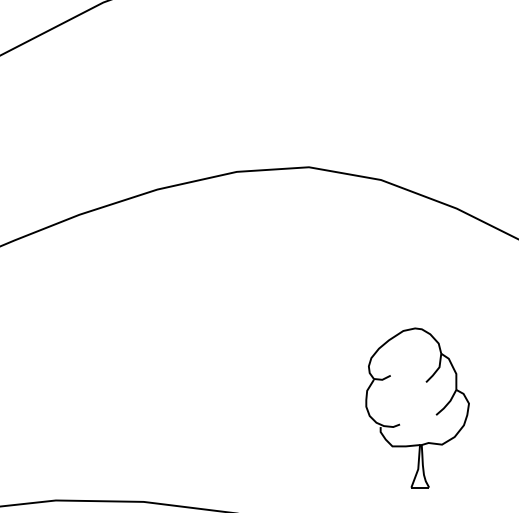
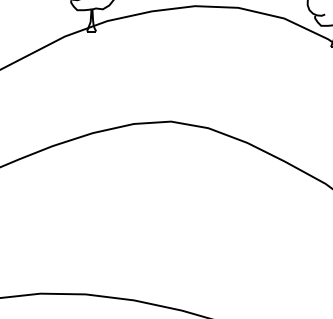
part: (416, 407) -> (226, 245), removed

